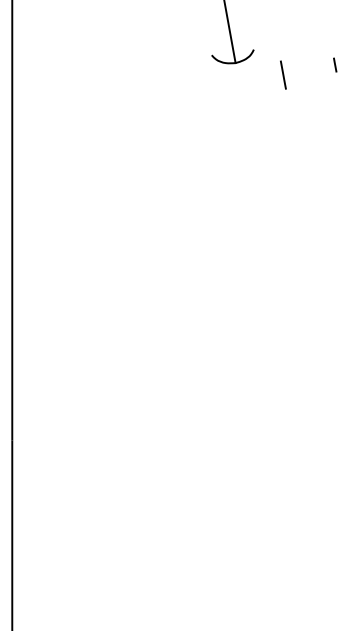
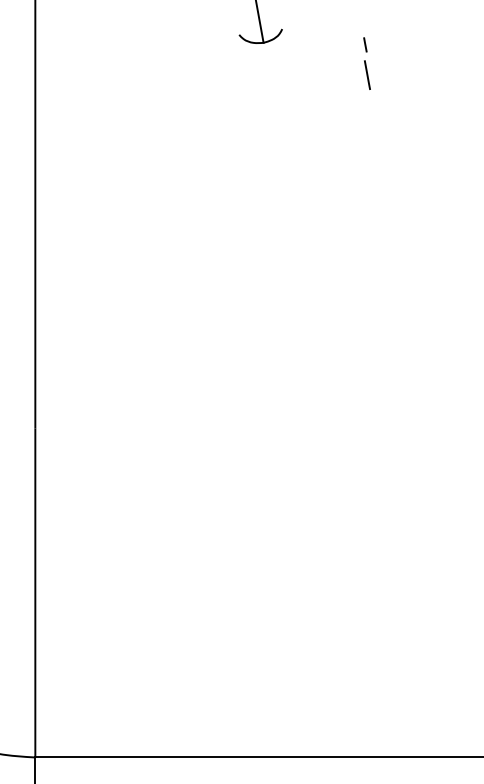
line: (283, 74) -> (367, 74), moved

